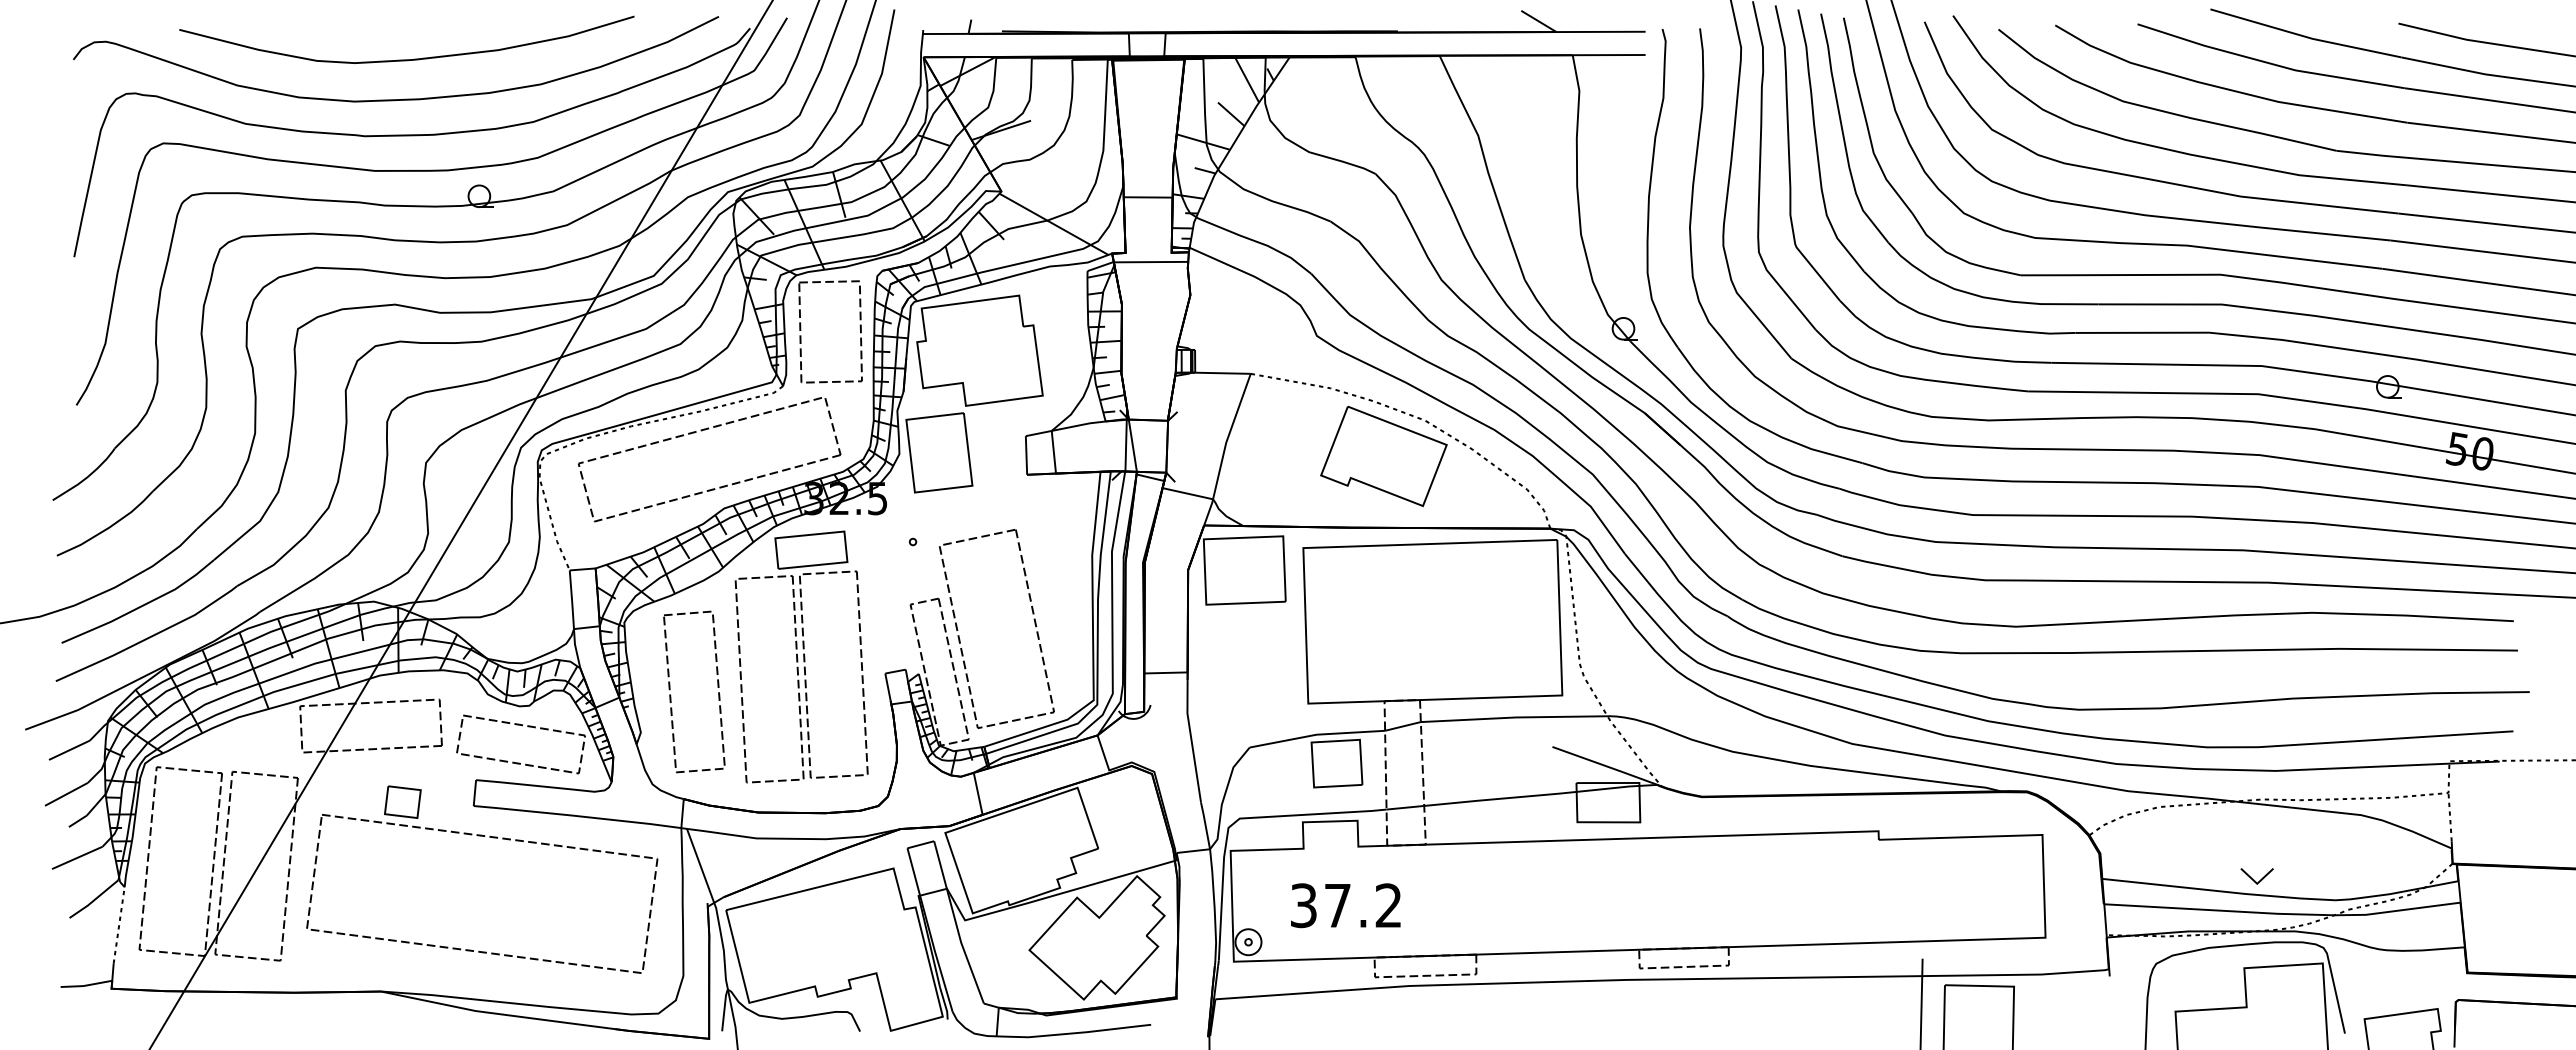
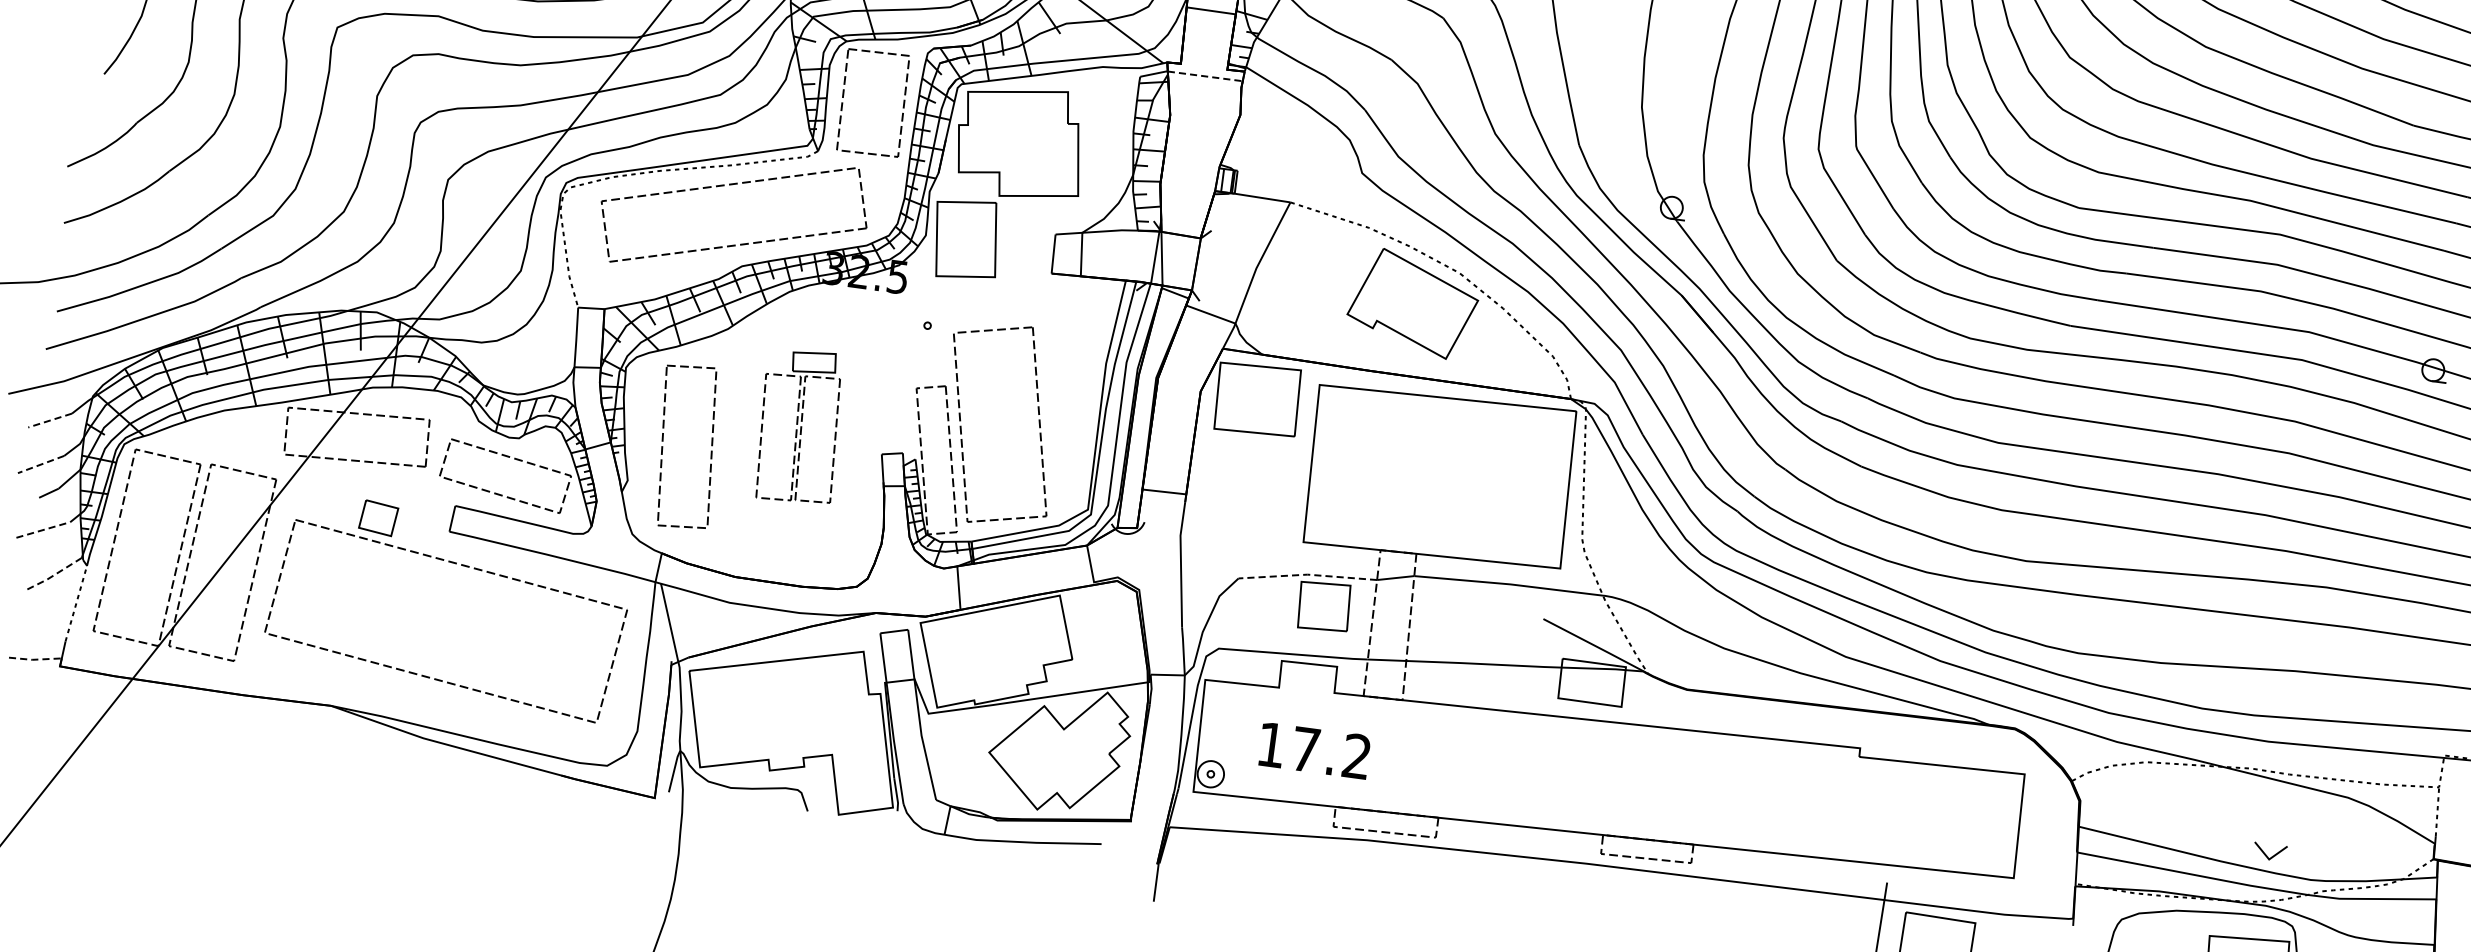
line: (1151, 262) -> (1205, 76), solid -> dashed
part: (801, 656) -> (799, 425), size x0.6
line: (1316, 734) -> (1307, 574), solid -> dashed
line: (69, 750) -> (50, 420), solid -> dashed
line: (66, 794) -> (41, 464), solid -> dashed
line: (77, 857) -> (43, 529), solid -> dashed
part: (2256, 876) -> (2269, 852), moved
line: (93, 900) -> (53, 575), solid -> dashed
text: (1303, 905) -> (1271, 744), 37.2 -> 17.2
line: (86, 985) -> (35, 659), solid -> dashed

